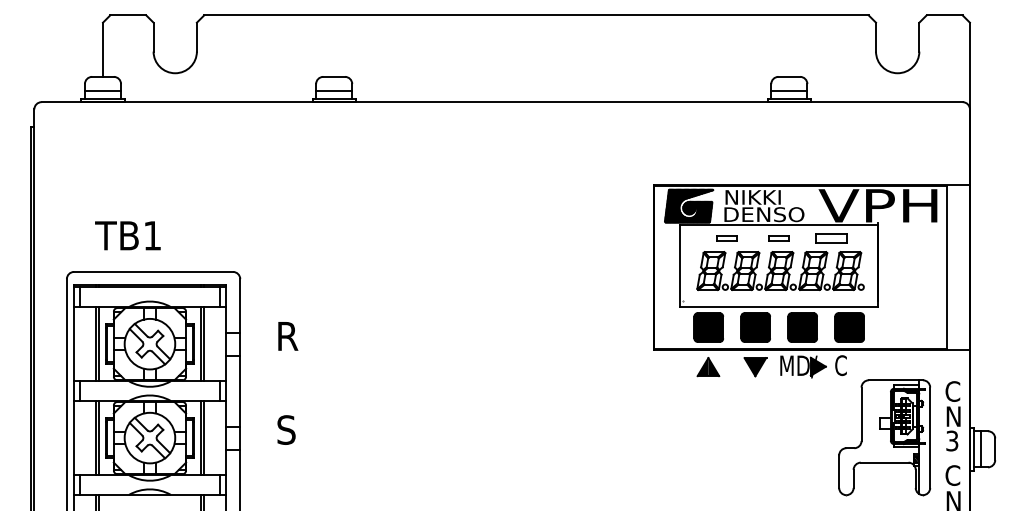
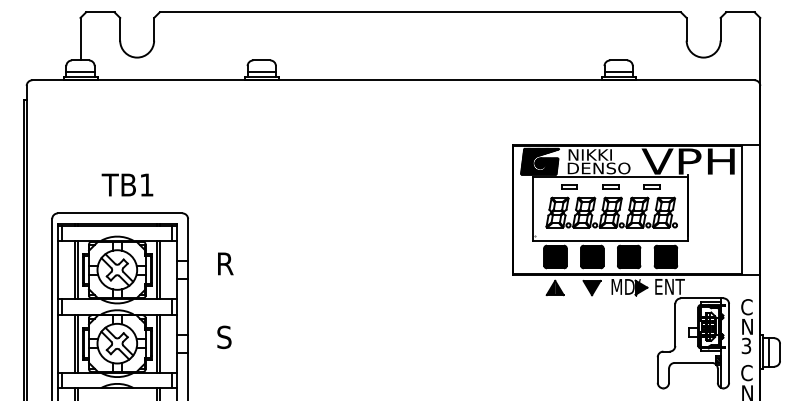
text: (127, 235) -> (127, 184), moved
part: (831, 238) -> (651, 187), size x0.62
text: (854, 365) -> (669, 286), C -> ENT

